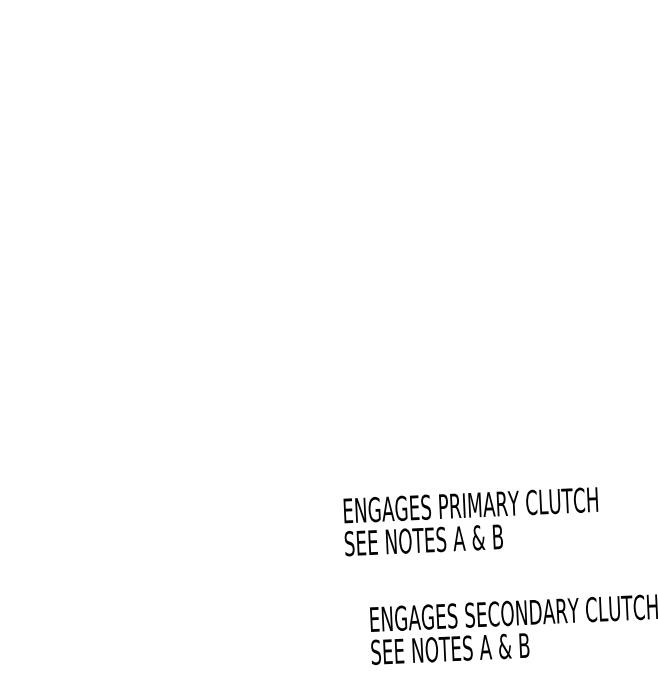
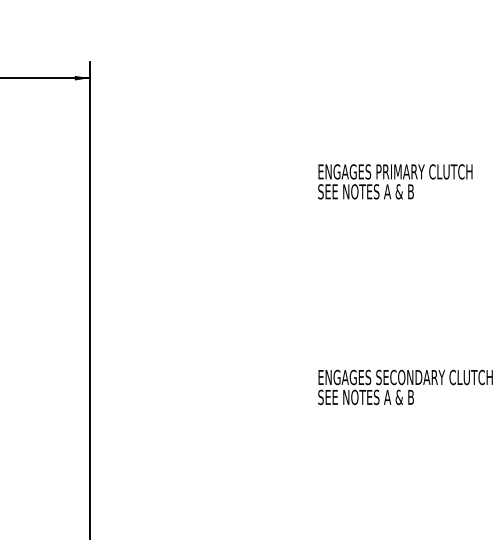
text: (471, 521) -> (395, 181), moved

